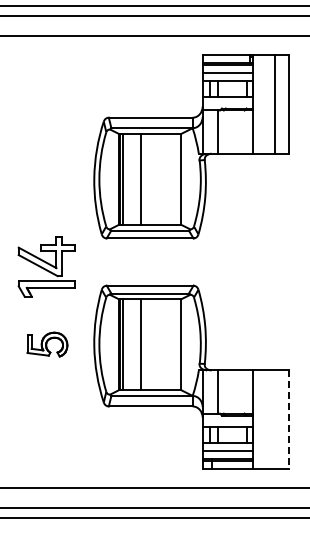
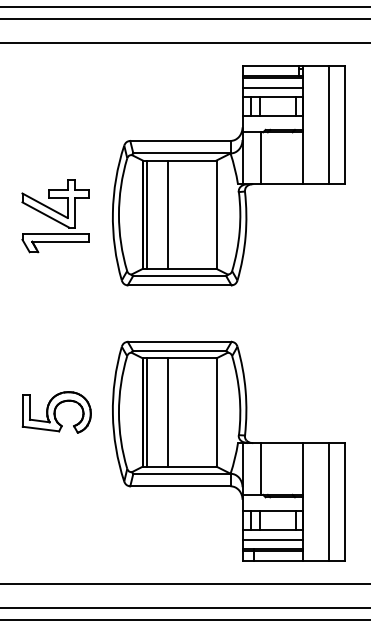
part: (46, 266) -> (55, 216), moved
part: (47, 344) -> (56, 412), size x1.43
line: (275, 419) -> (329, 501), added
line: (288, 420) -> (345, 503), dashed -> solid

